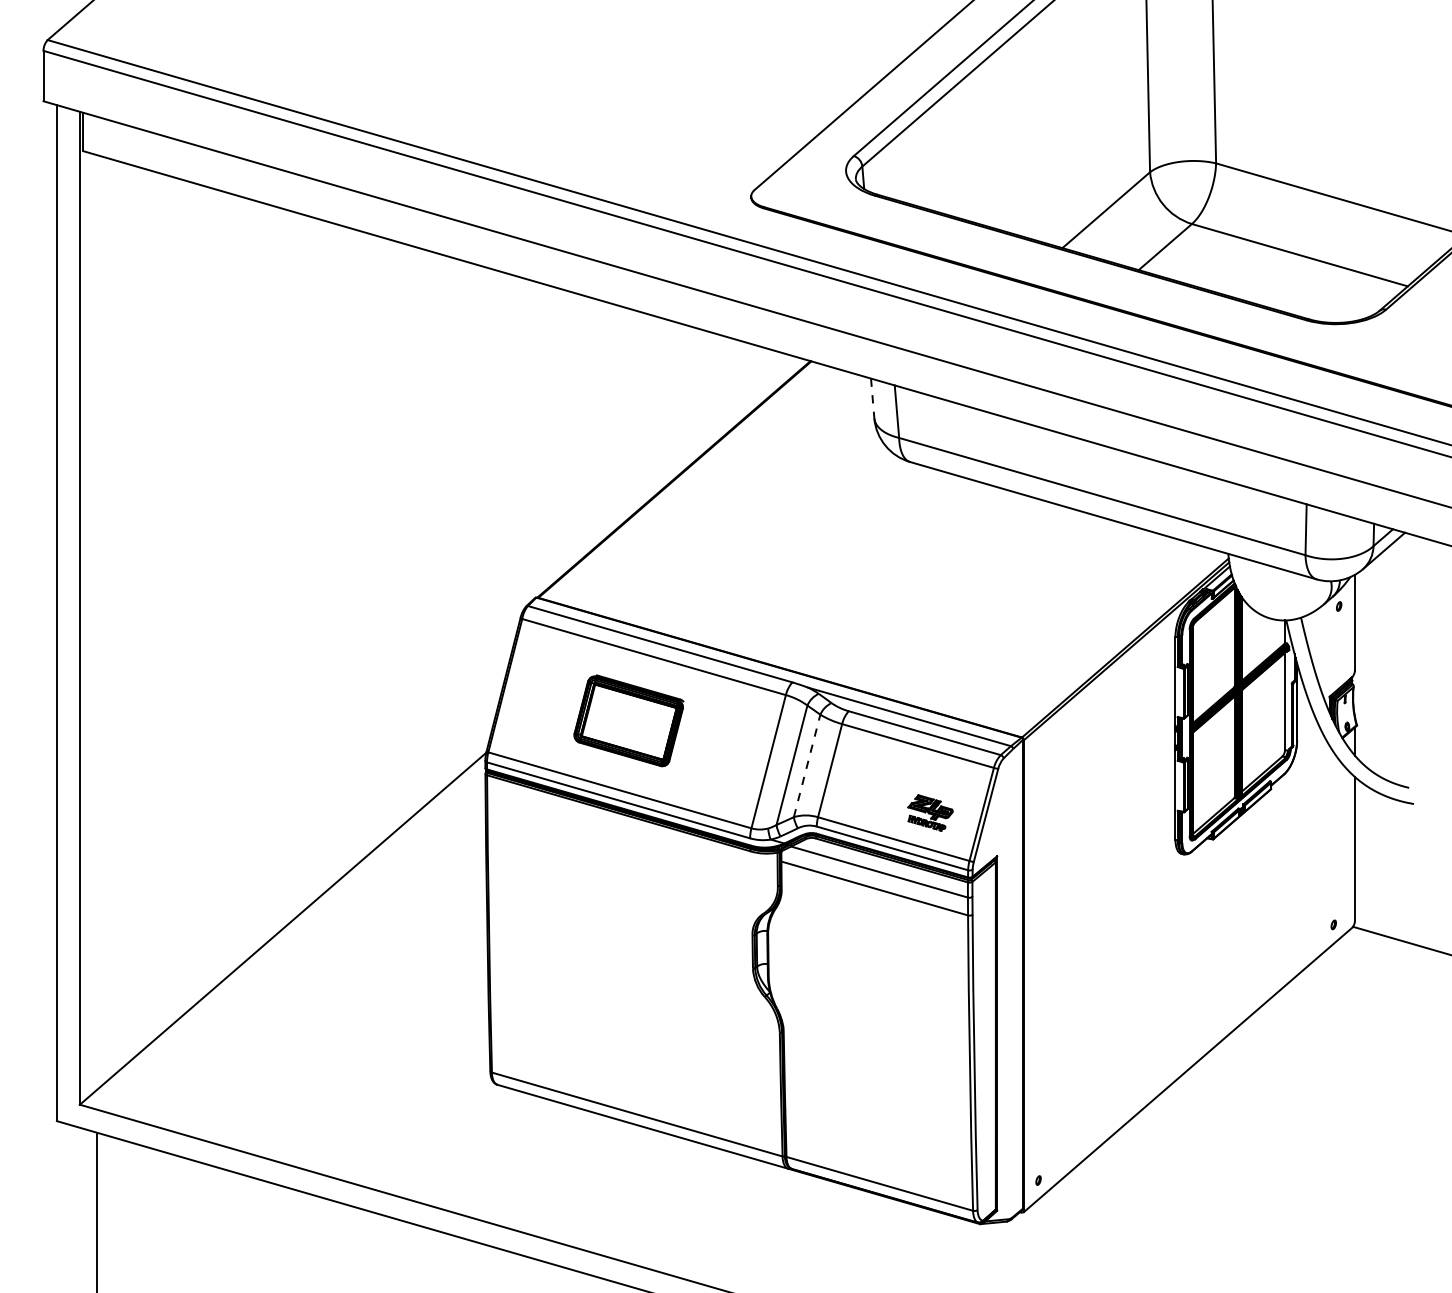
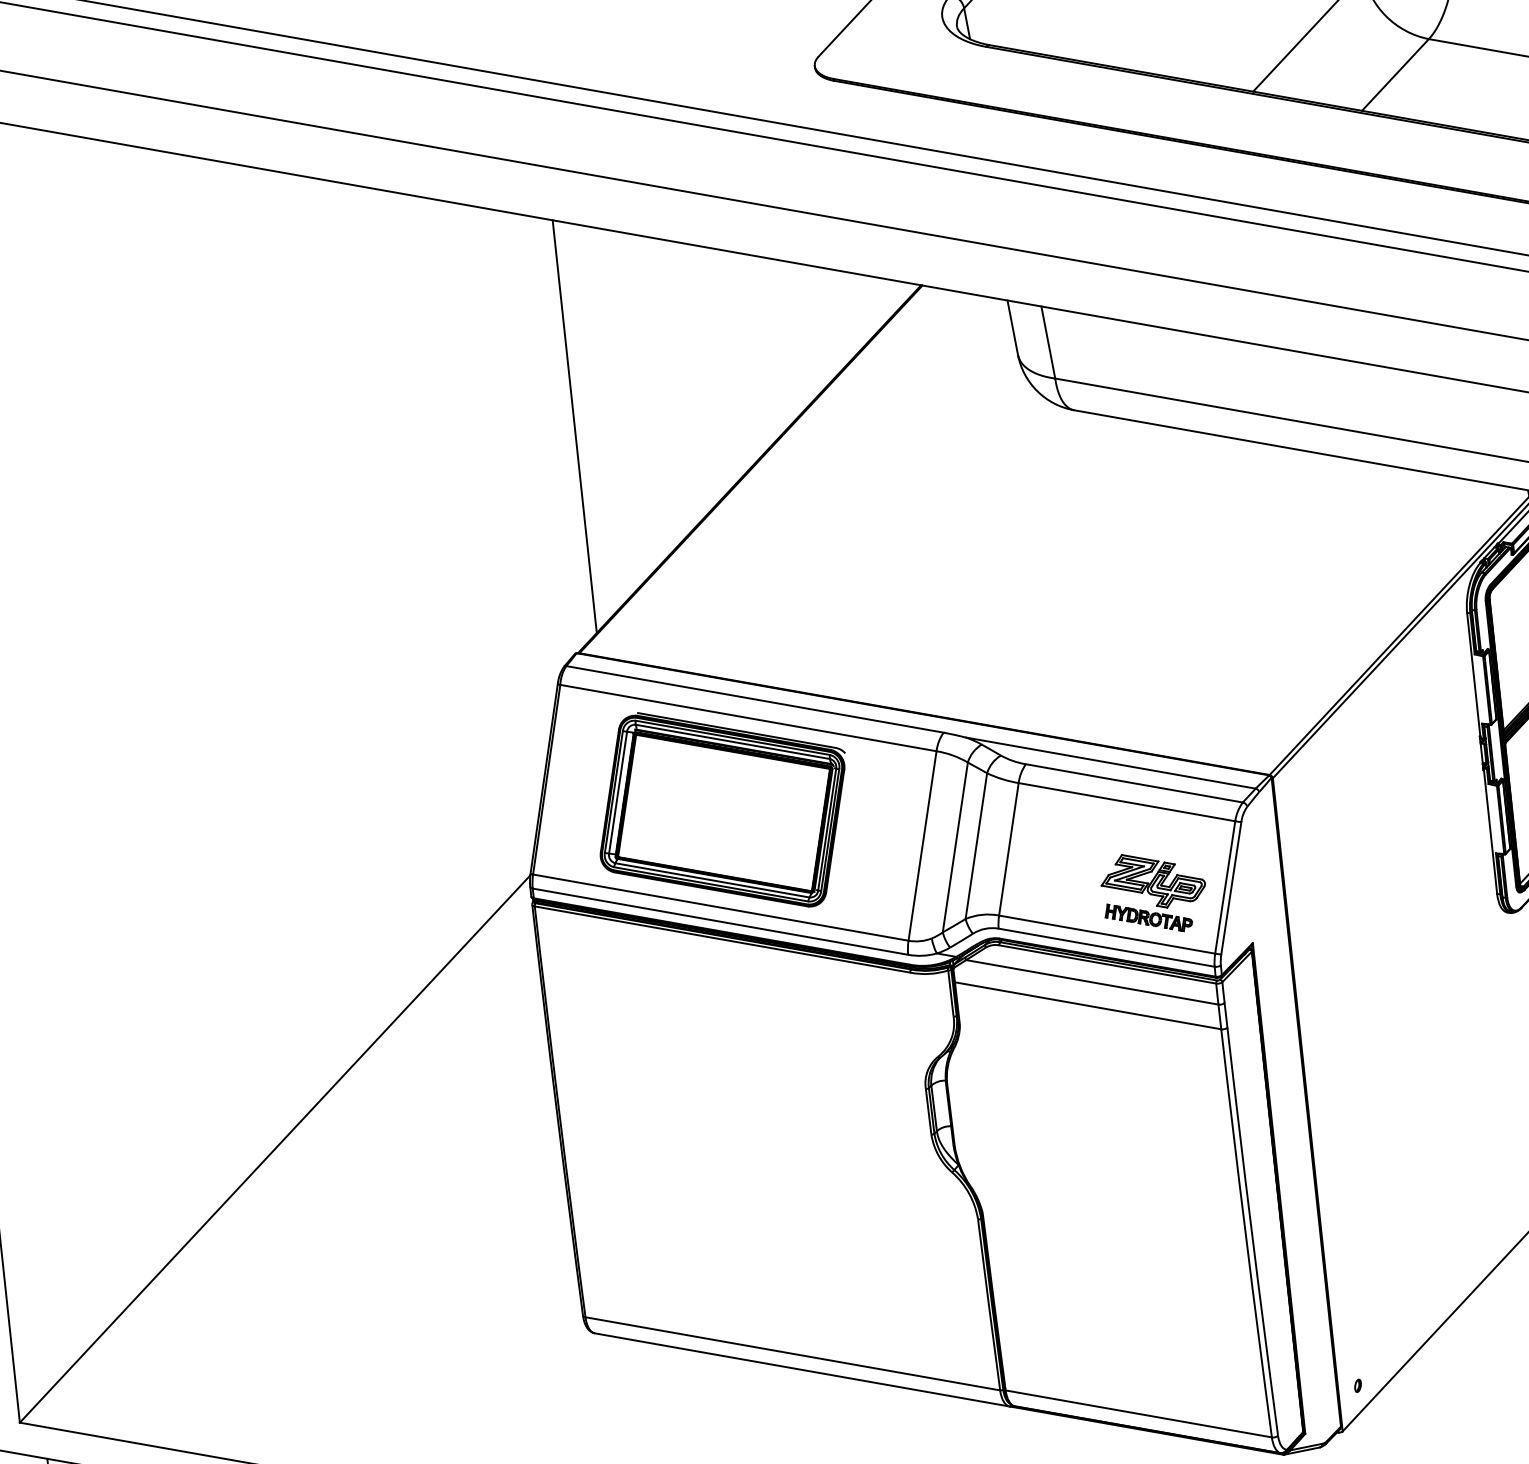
line: (872, 398) -> (1012, 327), dashed -> solid
line: (552, 435) -> (575, 426), added
part: (628, 720) -> (722, 809), size x1.67
line: (807, 765) -> (976, 845), dashed -> solid
part: (930, 812) -> (1154, 892), size x1.67

